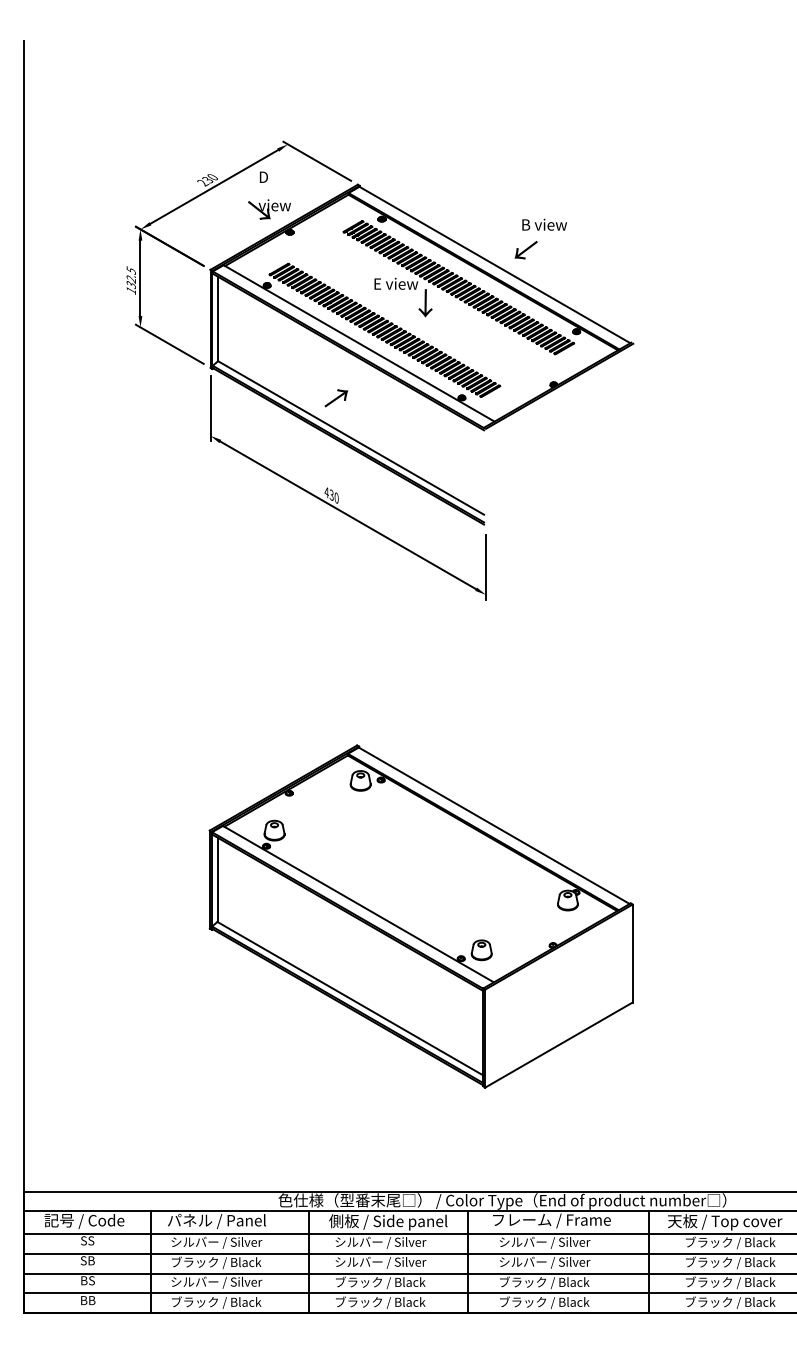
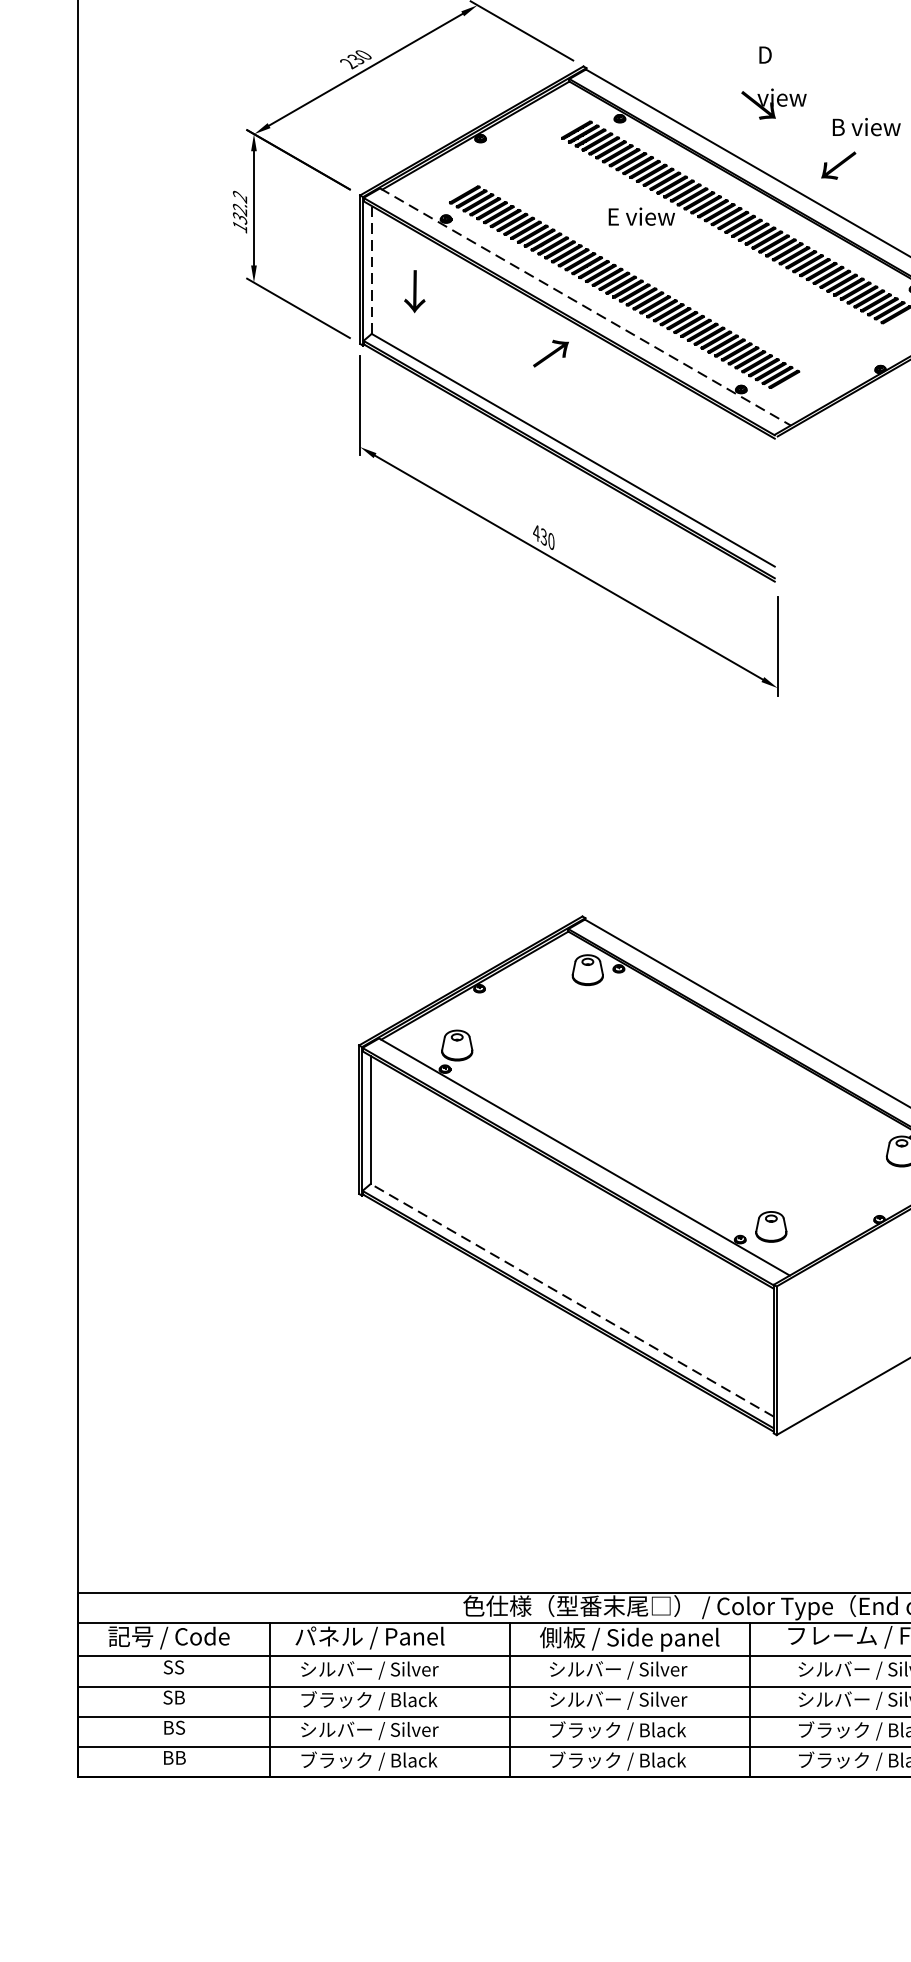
text: (269, 195) -> (773, 82), moved
text: (130, 270) -> (238, 196), 132.5 -> 132.2
text: (425, 303) -> (414, 291), moved
line: (218, 318) -> (372, 269), solid -> dashed
line: (359, 343) -> (586, 307), solid -> dashed
text: (336, 398) -> (551, 354), moved
line: (350, 998) -> (572, 1299), solid -> dashed

